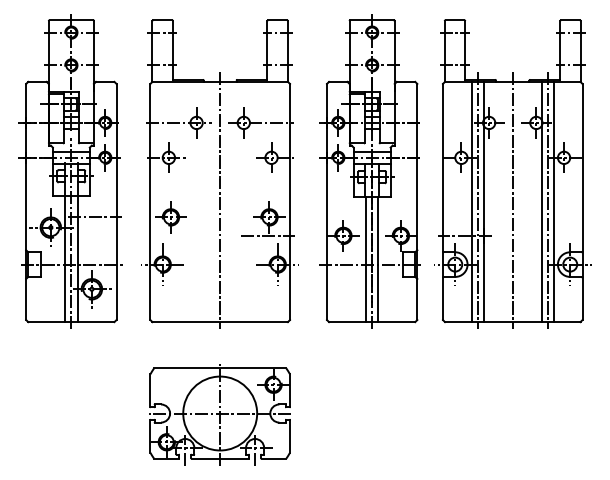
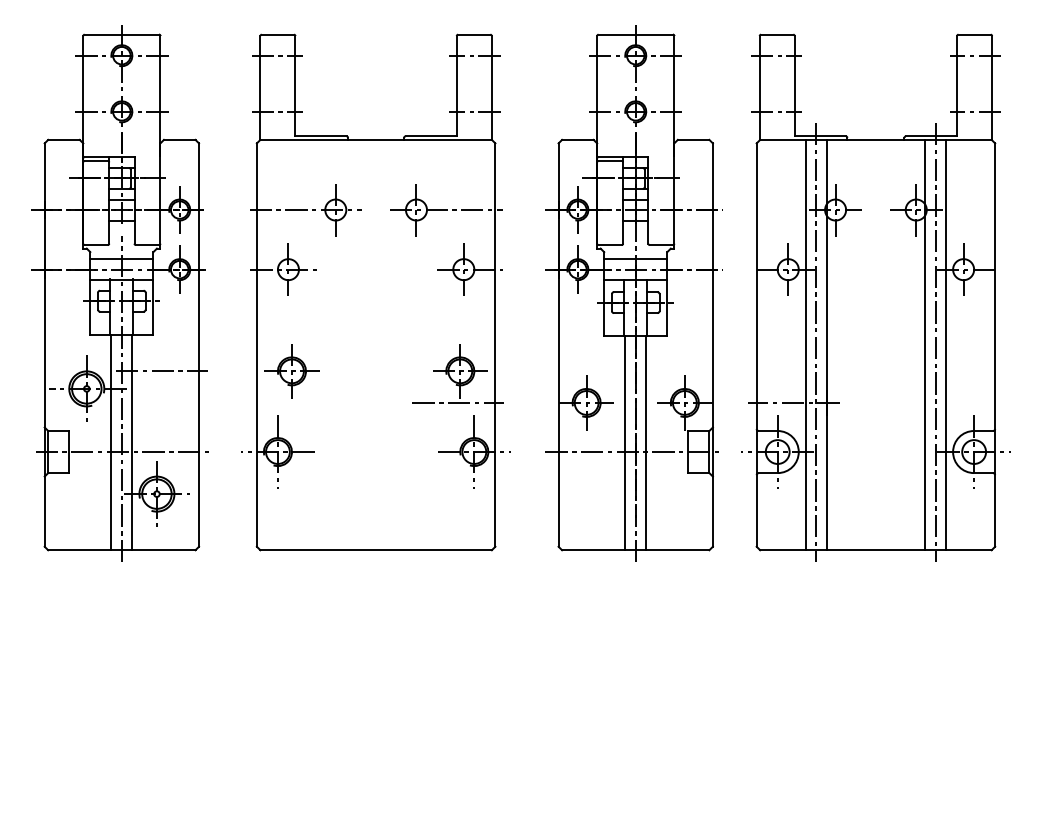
line: (220, 200) -> (376, 342), removed
line: (512, 200) -> (875, 342), removed
part: (219, 414) -> (374, 708), removed

